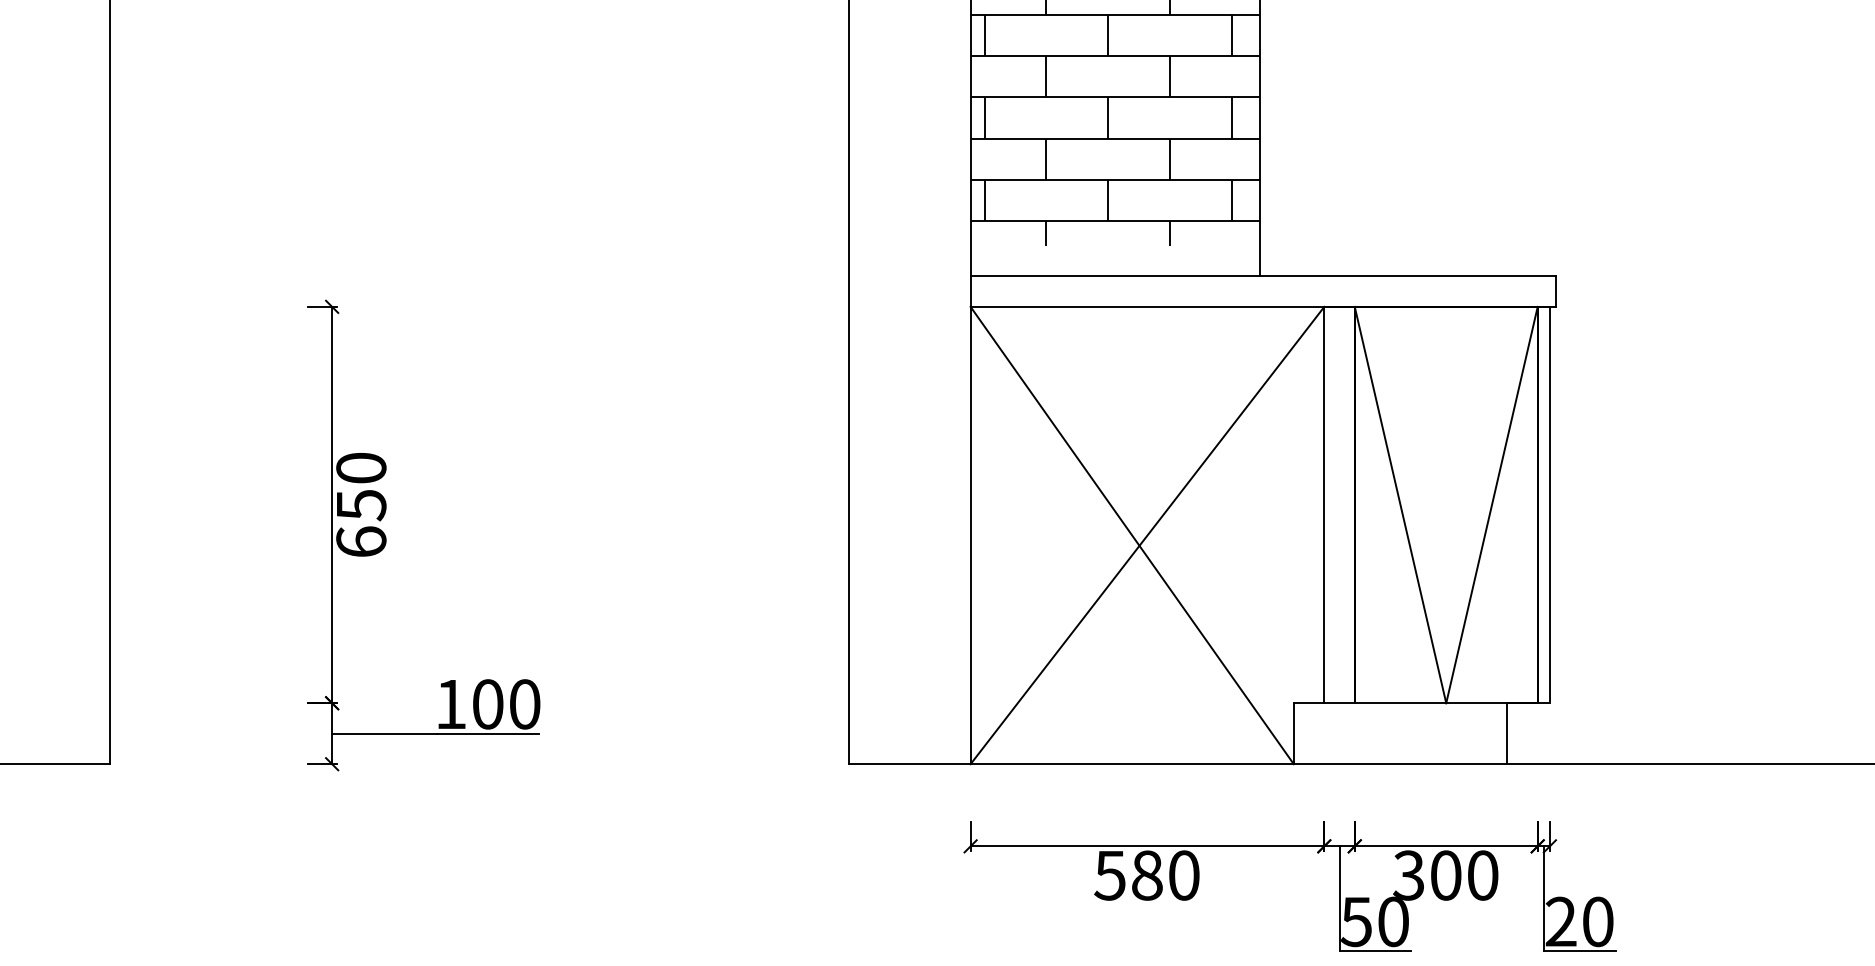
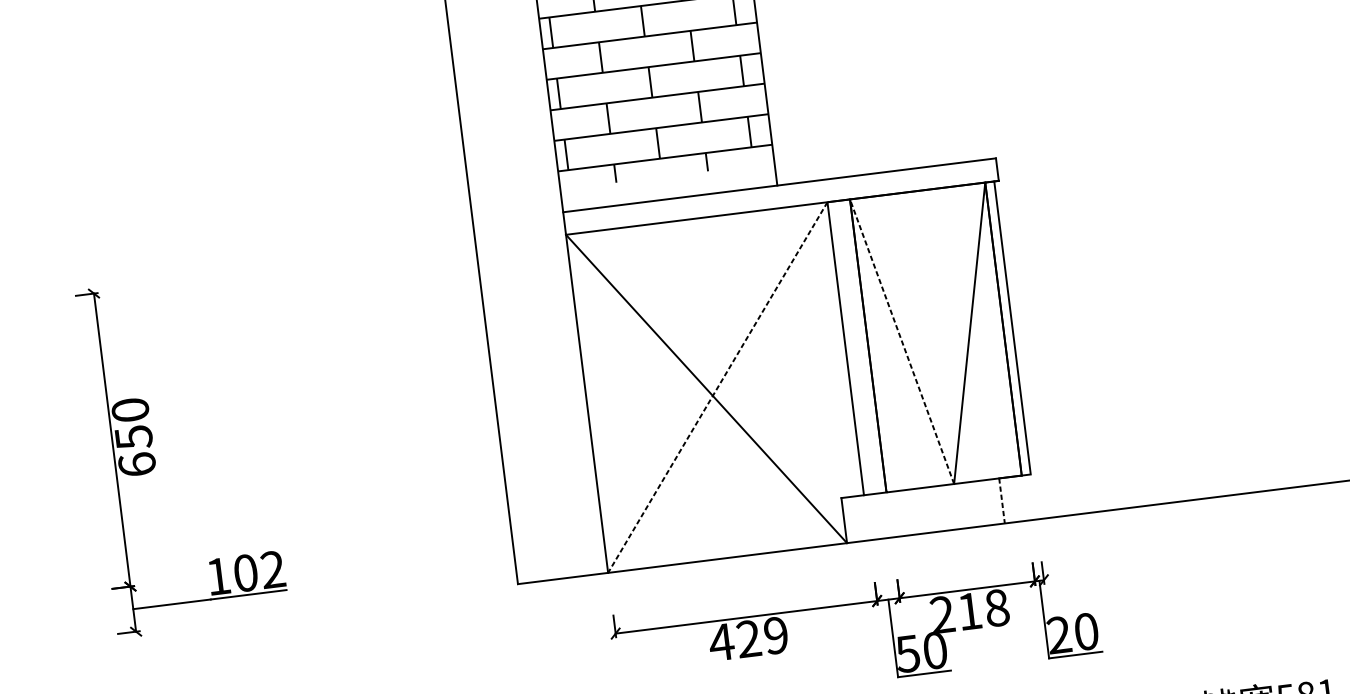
line: (1400, 504) -> (902, 341), solid -> dashed
line: (1147, 535) -> (717, 387), solid -> dashed
text: (524, 704) -> (272, 569), 100 -> 102
line: (1507, 734) -> (1002, 501), solid -> dashed
text: (1146, 875) -> (748, 638), 580 -> 429
text: (1445, 875) -> (969, 611), 300 -> 218

